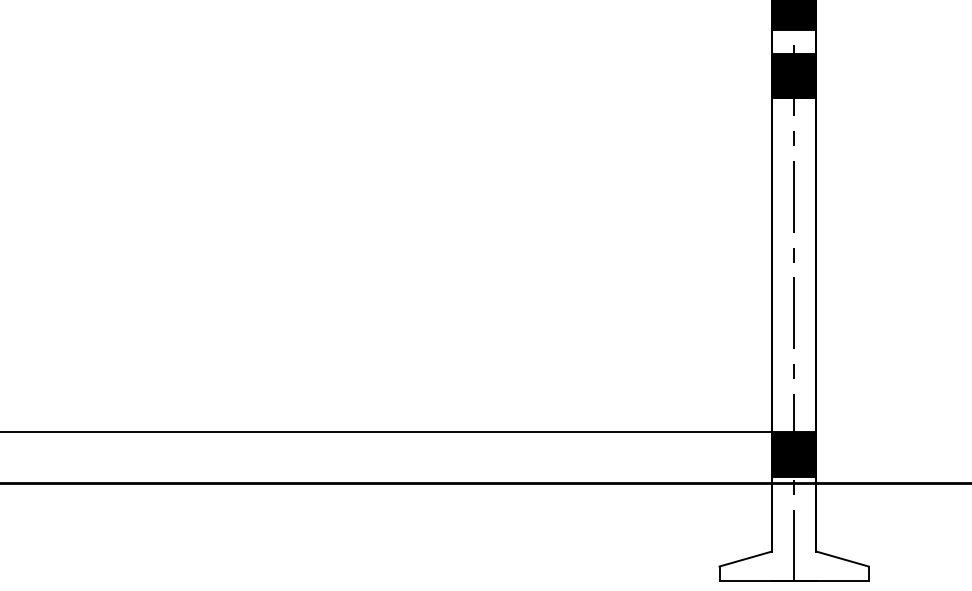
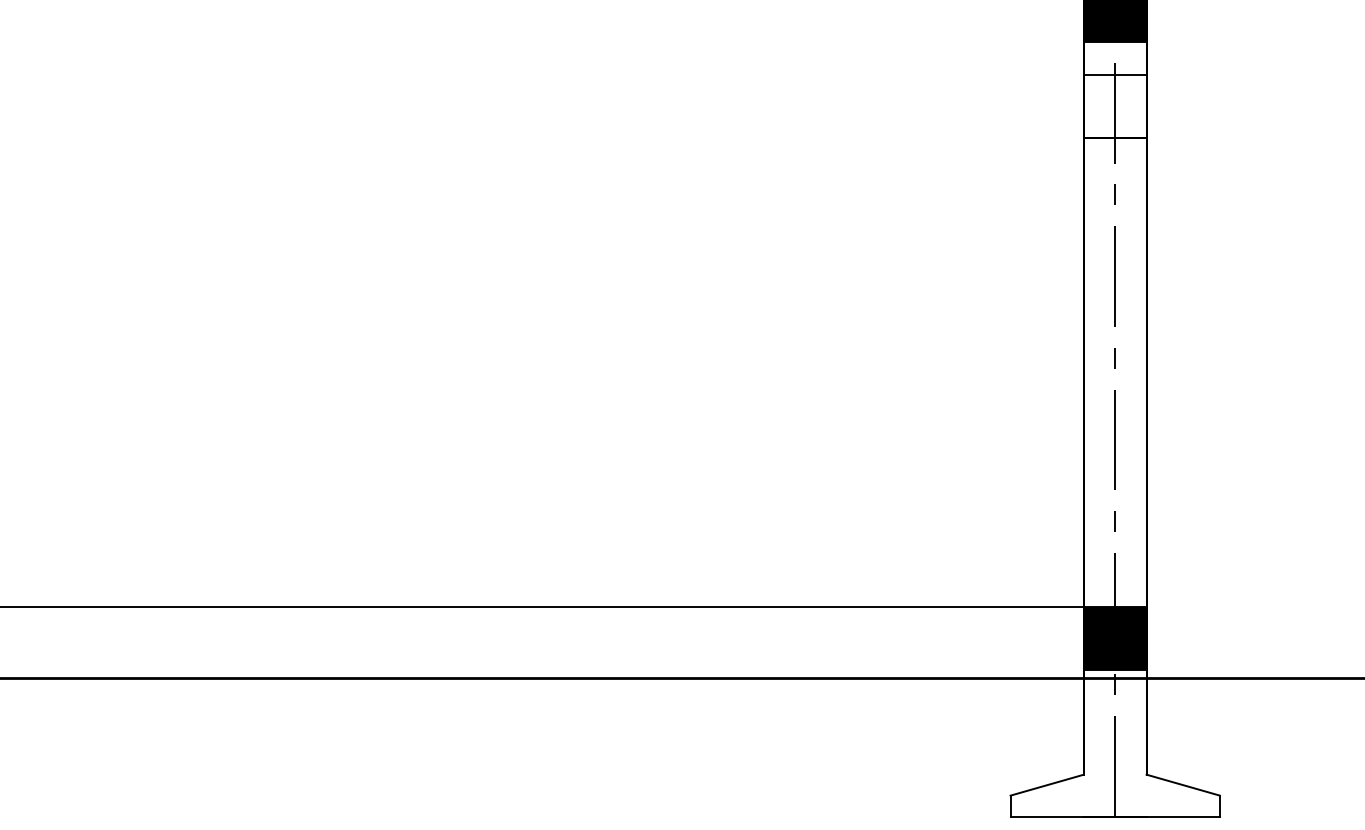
fill: (793, 75) -> (1114, 106), removed

